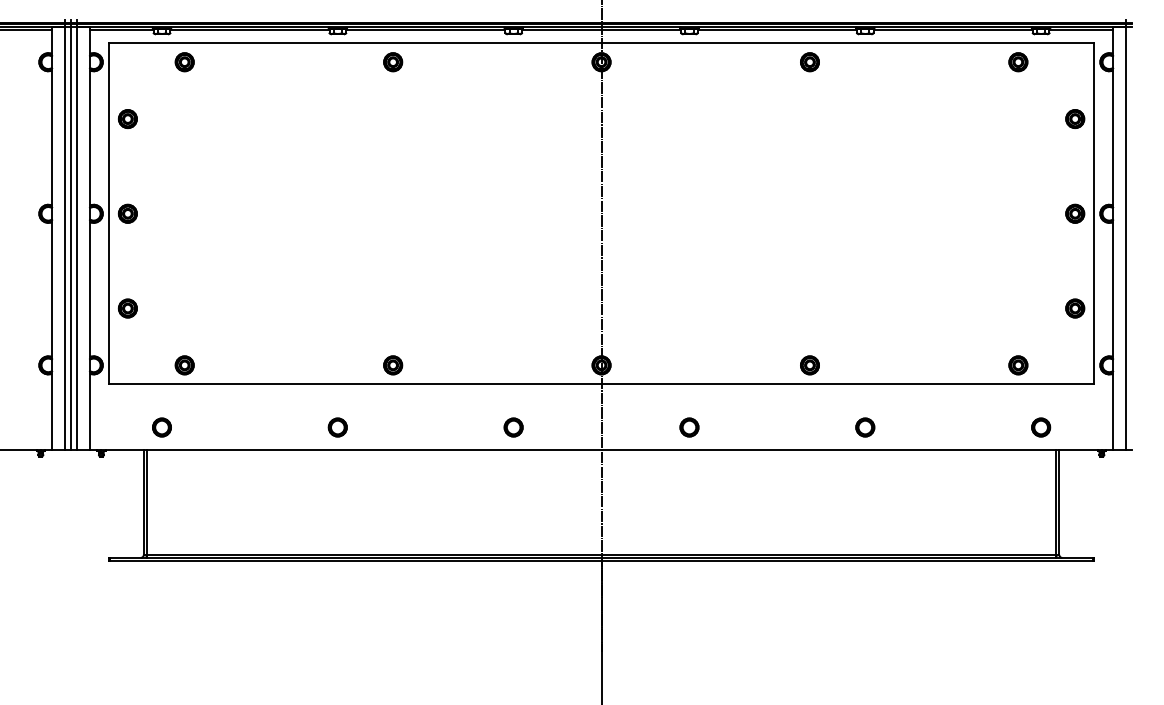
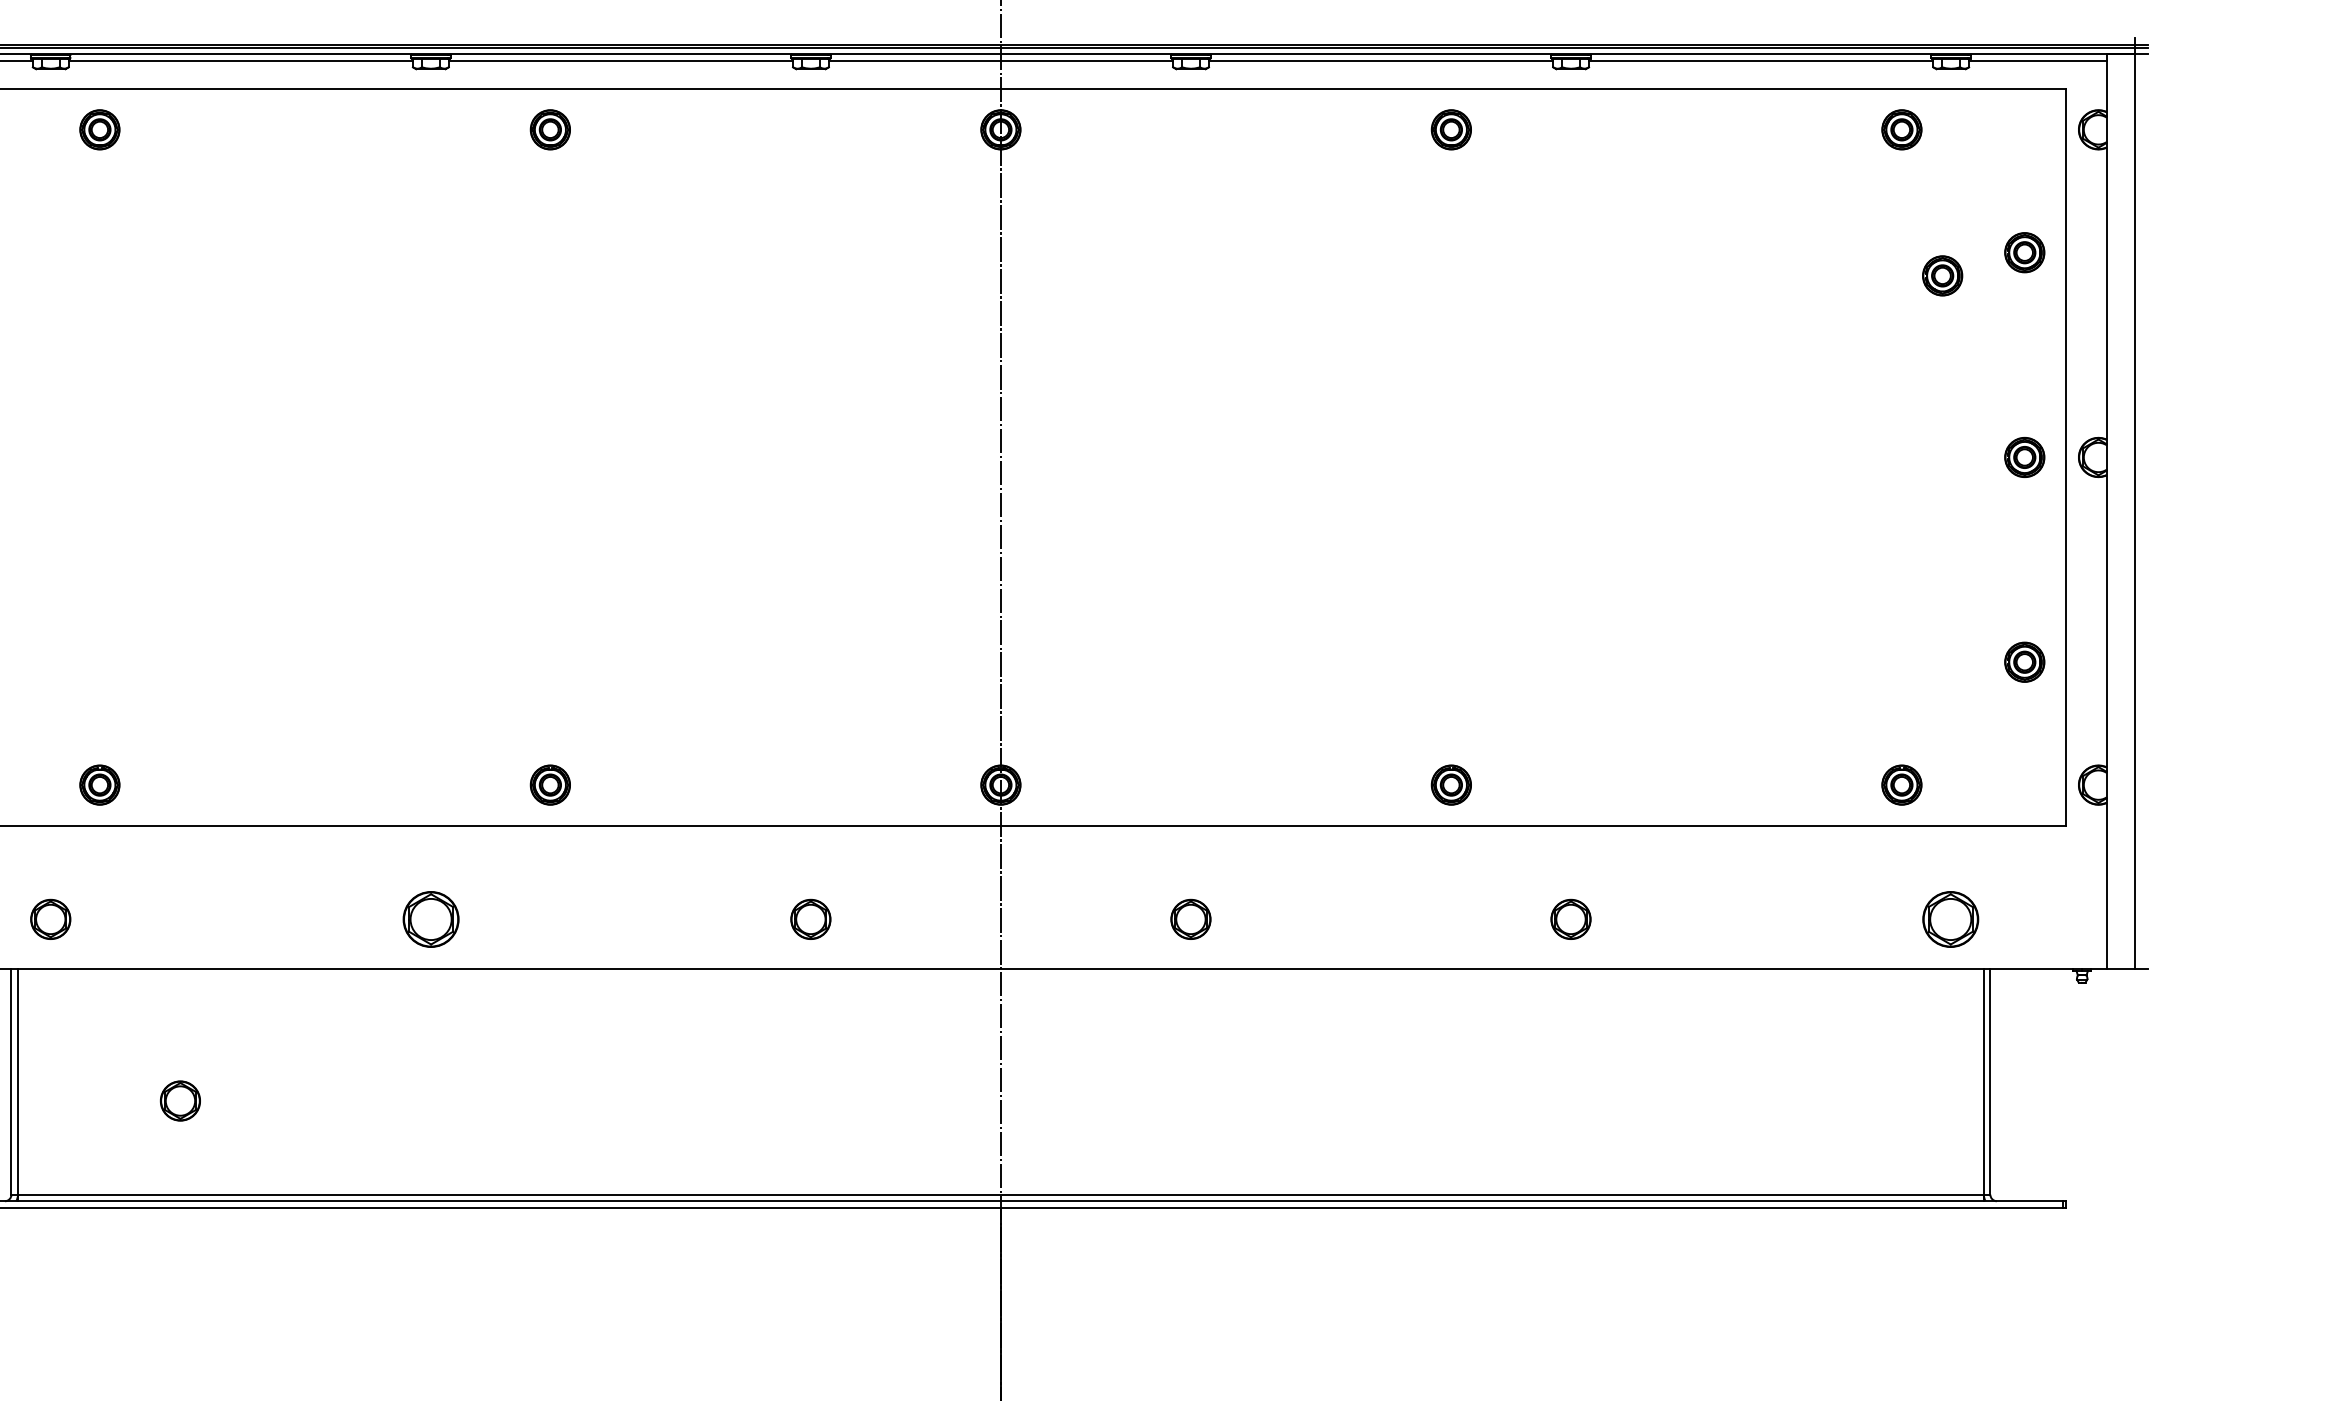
part: (1037, 129) -> (1943, 275), added
part: (337, 427) -> (430, 919), size x1.4
part: (1041, 427) -> (1951, 919), size x1.4
part: (221, 511) -> (179, 1100), added

